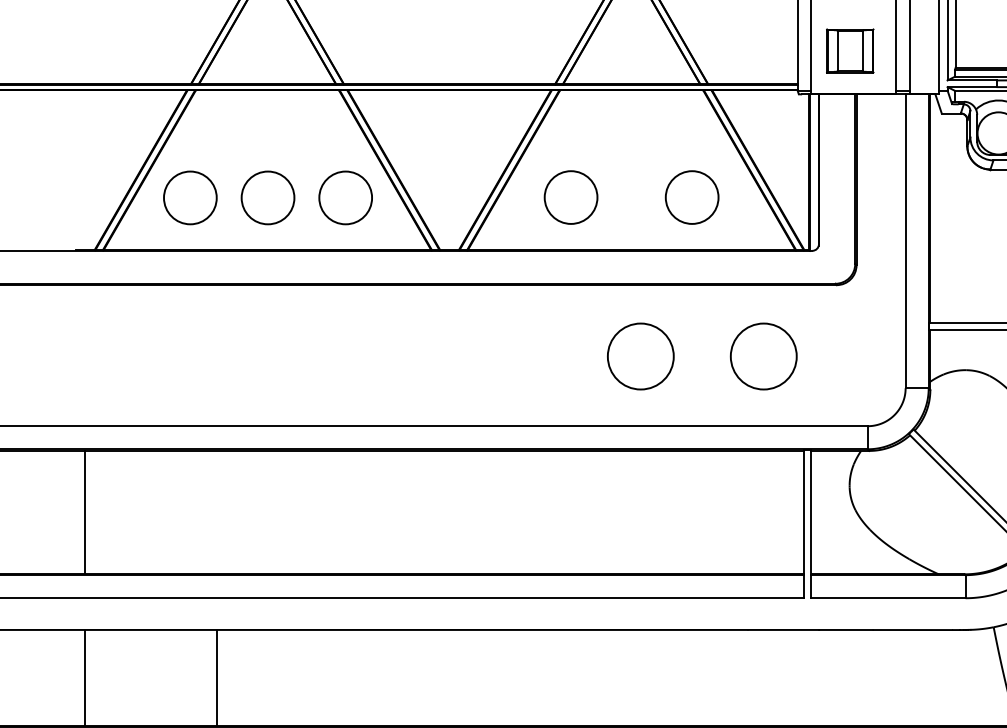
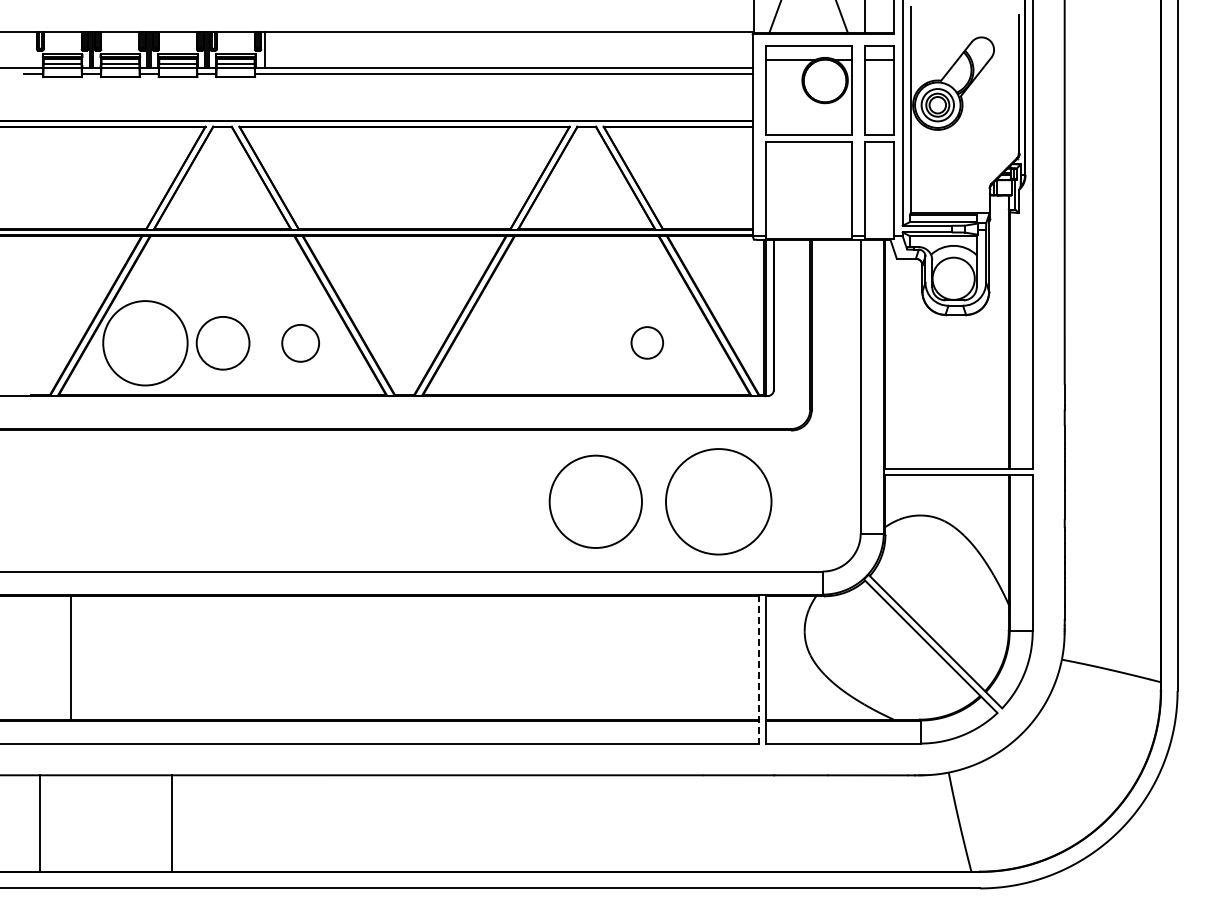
part: (850, 50) -> (805, 195), removed
circle: (190, 197) -> (145, 342), size x1.6
circle: (570, 197) -> (525, 342), removed
circle: (692, 197) -> (647, 342), size x0.6
circle: (345, 198) -> (300, 343), size x0.7
circle: (640, 356) -> (595, 501), size x1.4
circle: (763, 356) -> (718, 501), size x1.6
line: (85, 512) -> (71, 657), moved
line: (804, 524) -> (759, 669), solid -> dashed

